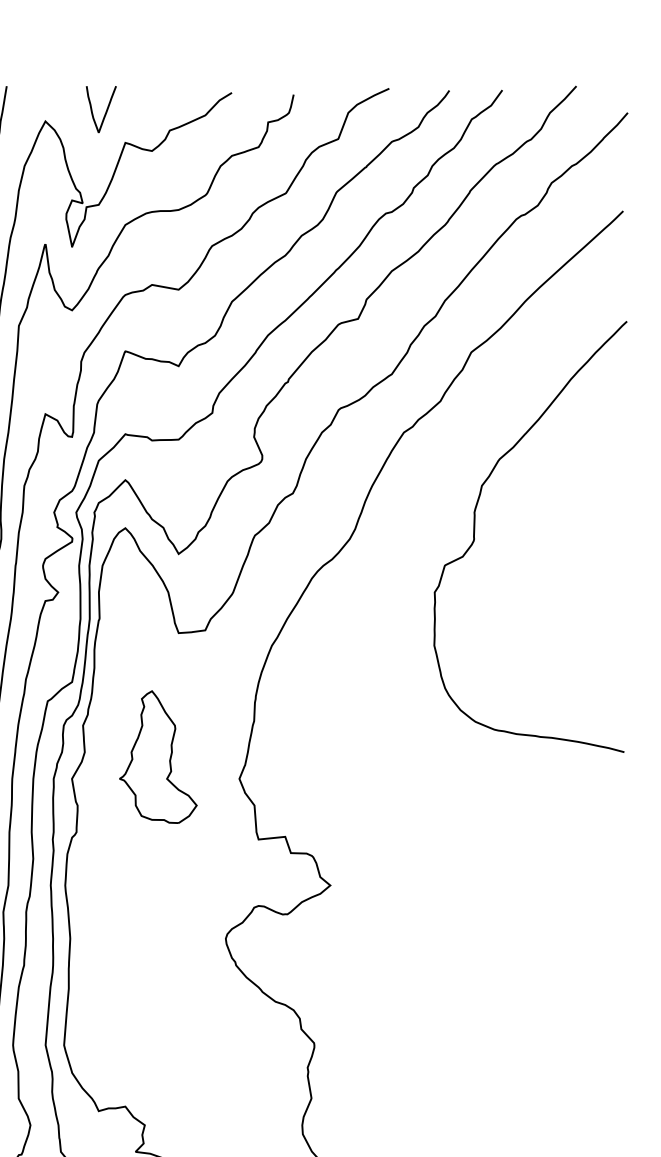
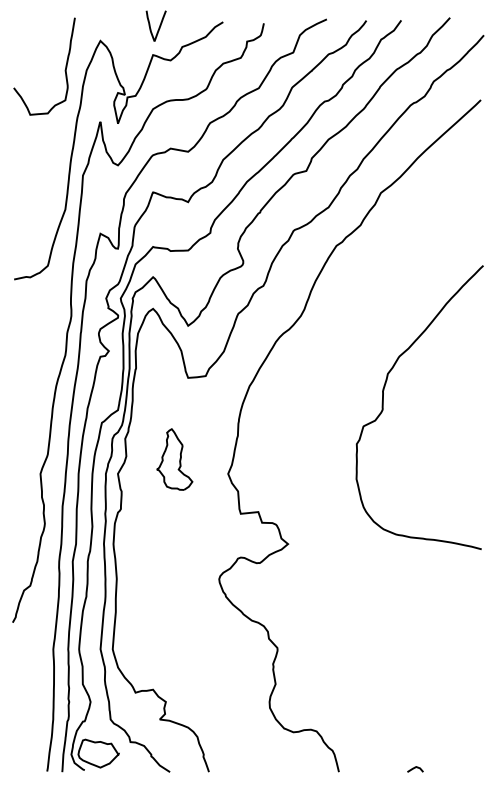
curve: (104, 111) -> (158, 27), moved
curve: (475, 536) -> (383, 407), moved
part: (157, 757) -> (174, 459), size x0.7

